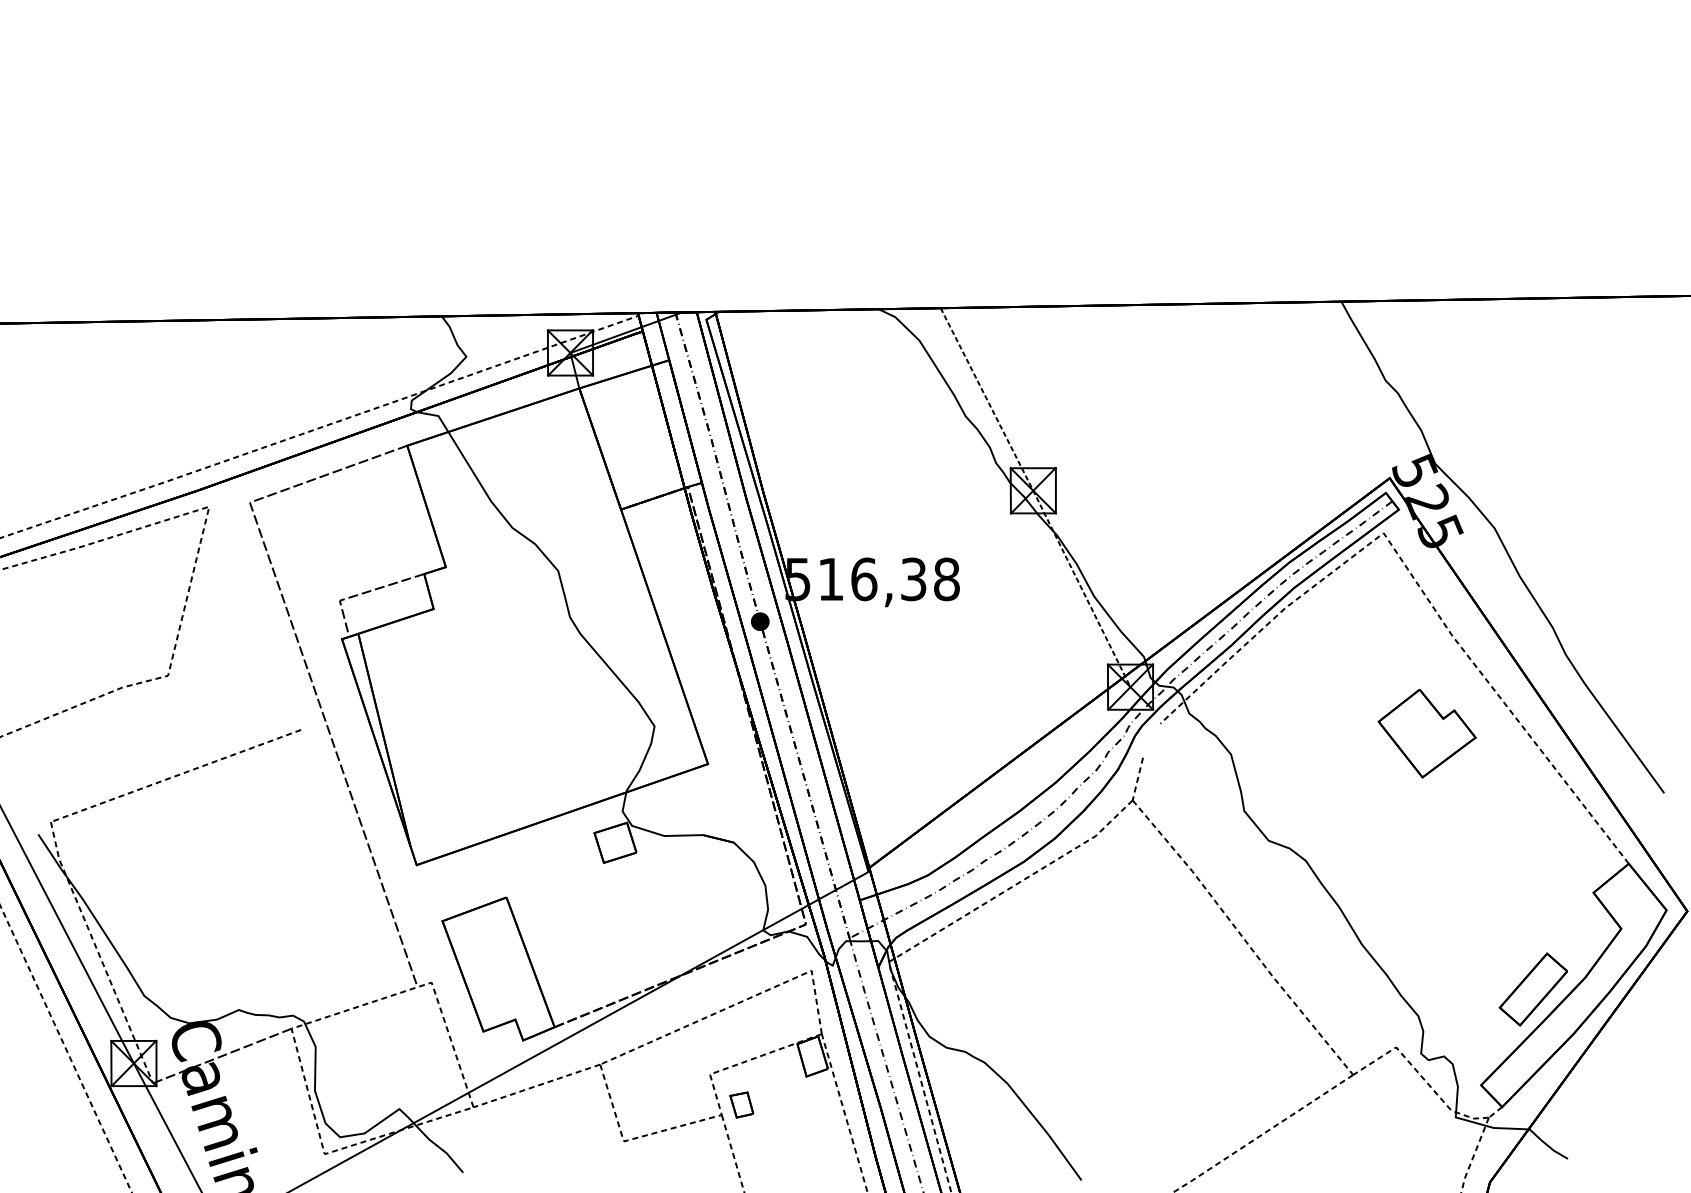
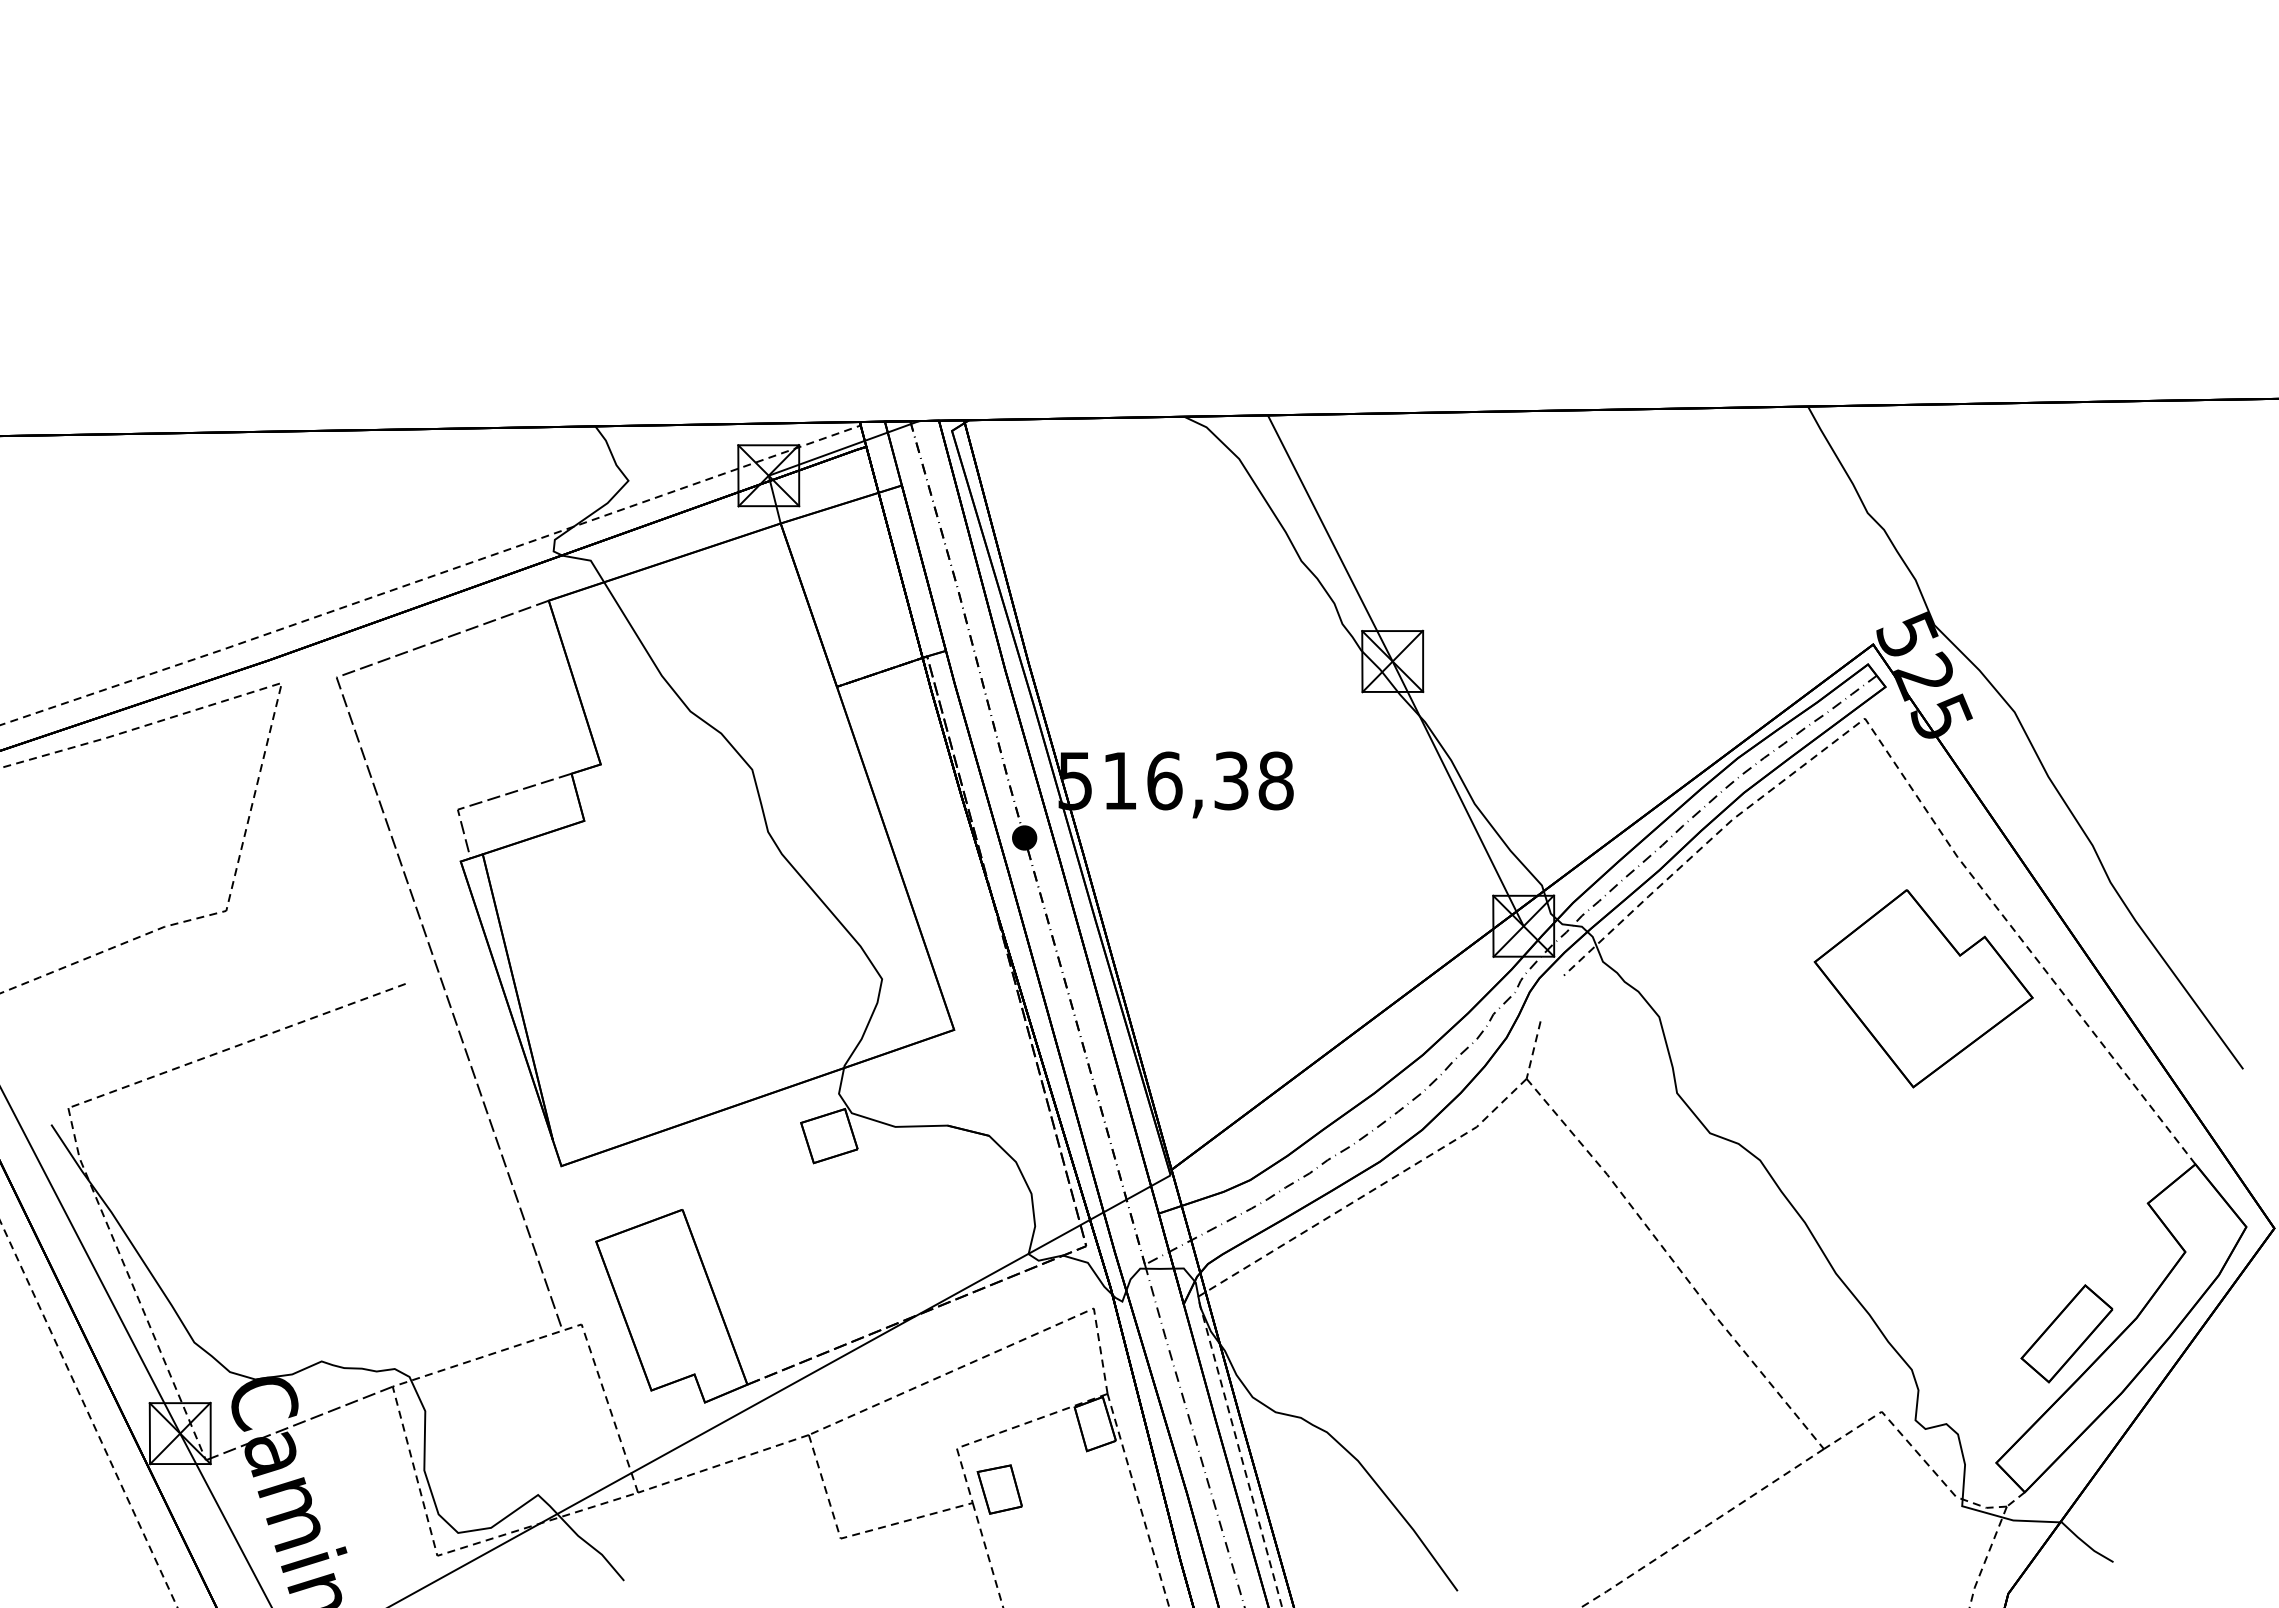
line: (1036, 496) -> (1396, 669), dashed -> solid
part: (1427, 733) -> (1923, 988), size x1.67
part: (741, 1105) -> (999, 1489), size x1.43

